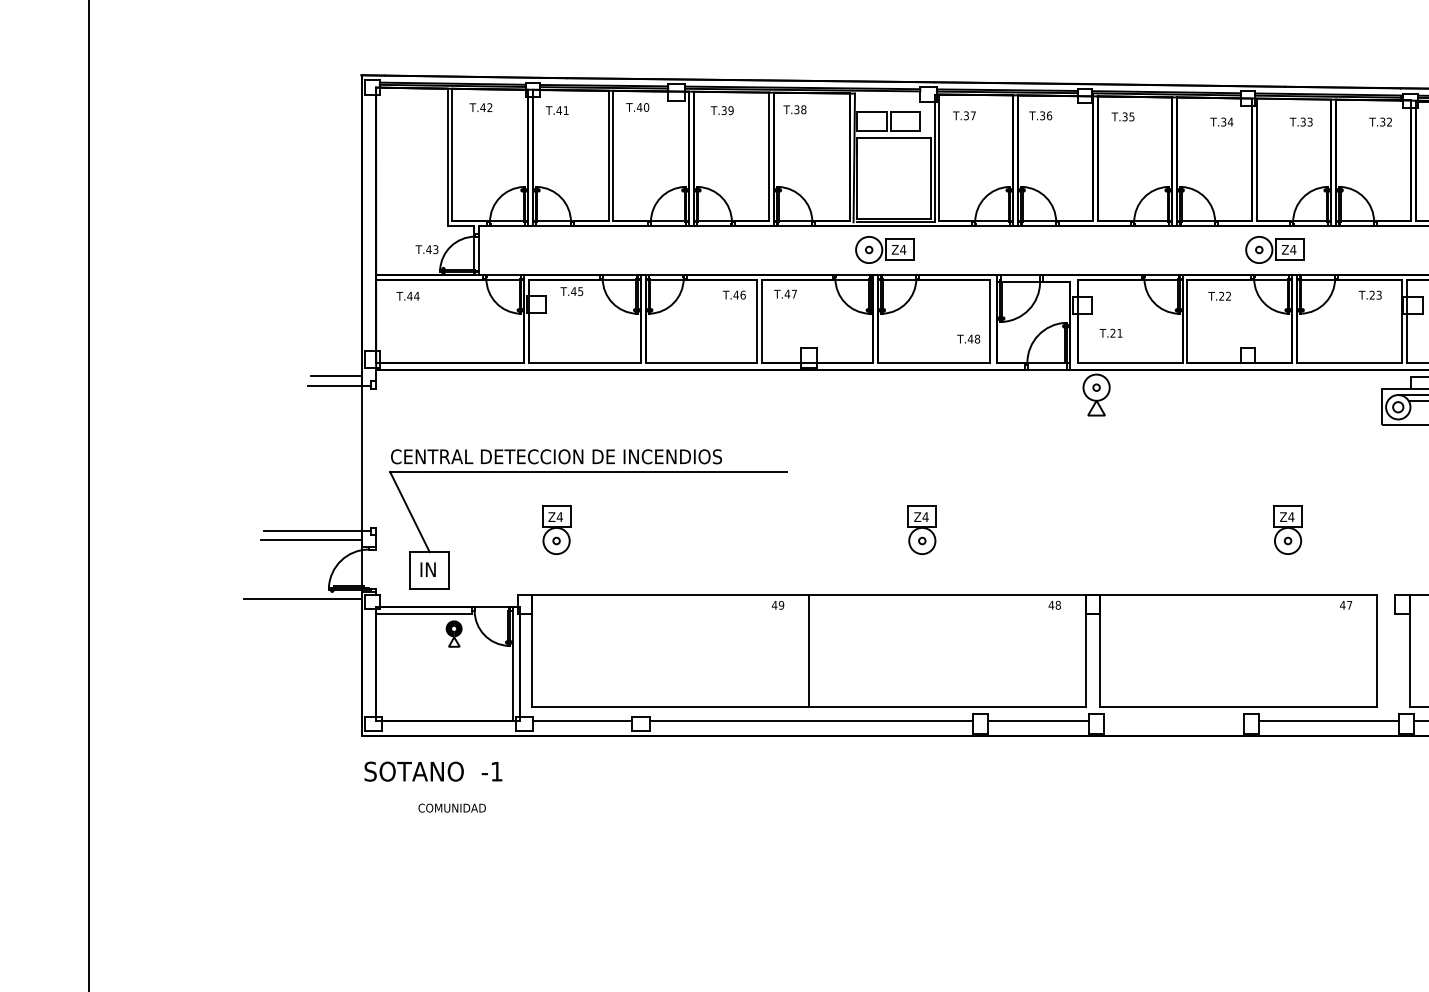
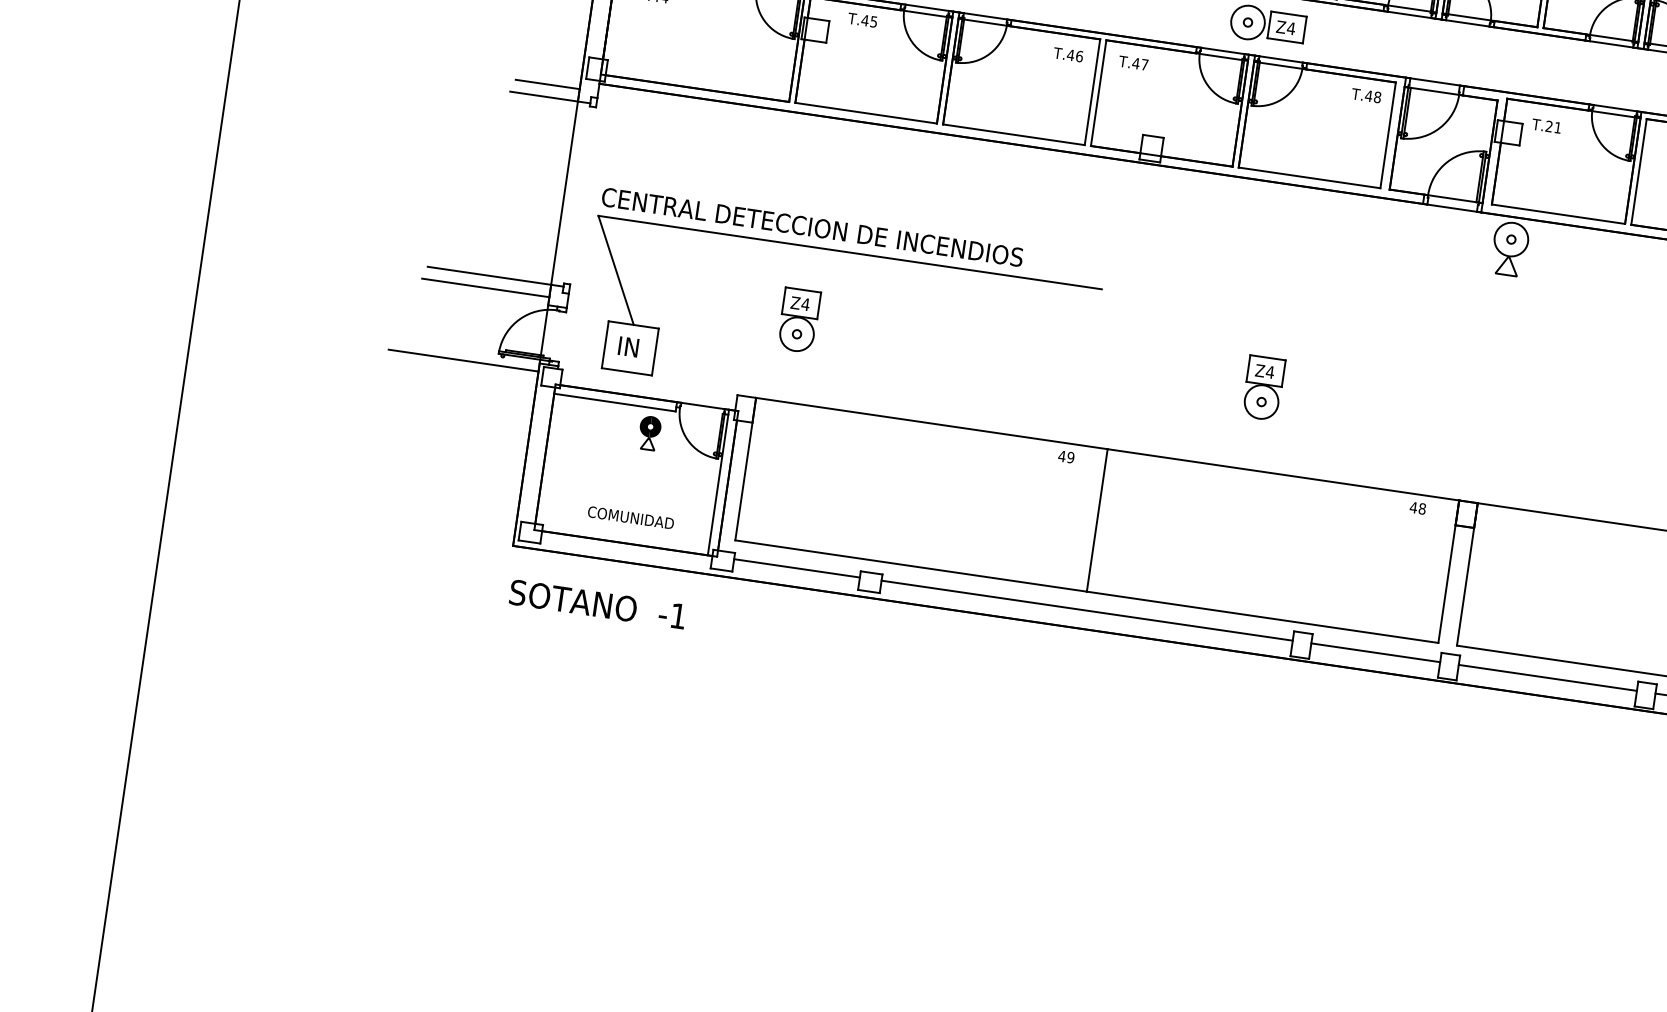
text: (1110, 332) -> (1546, 125), moved
text: (968, 338) -> (1366, 94), moved
line: (1173, 721) -> (1547, 677), added
text: (451, 807) -> (630, 516), moved

